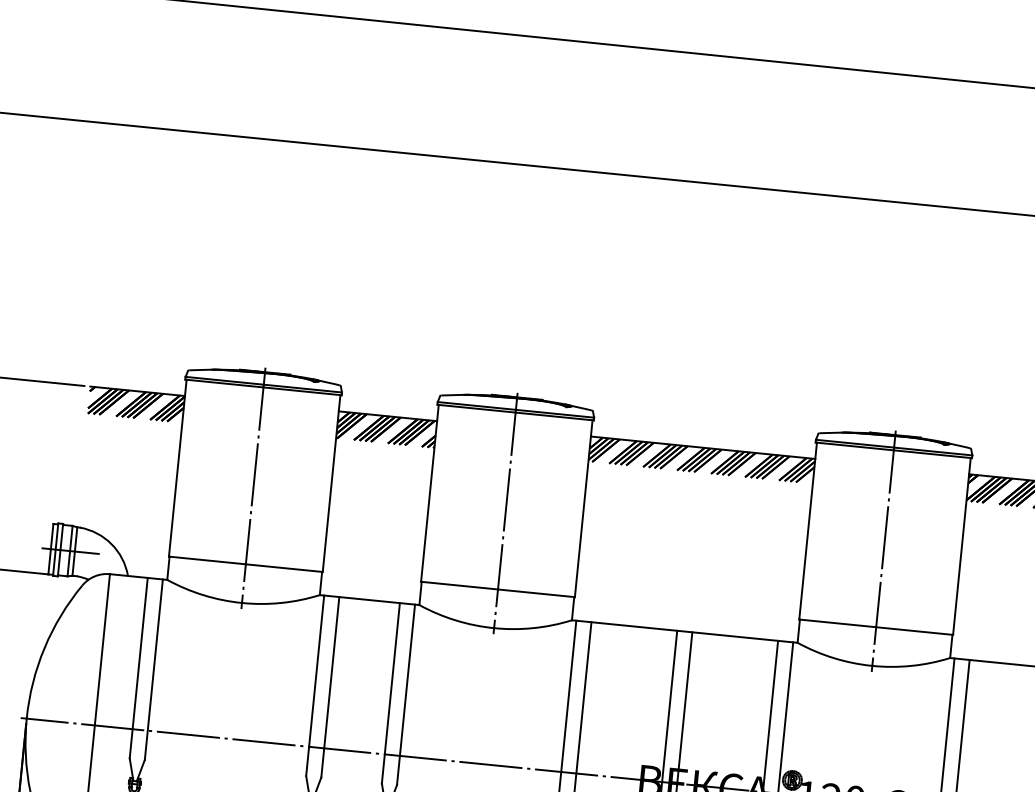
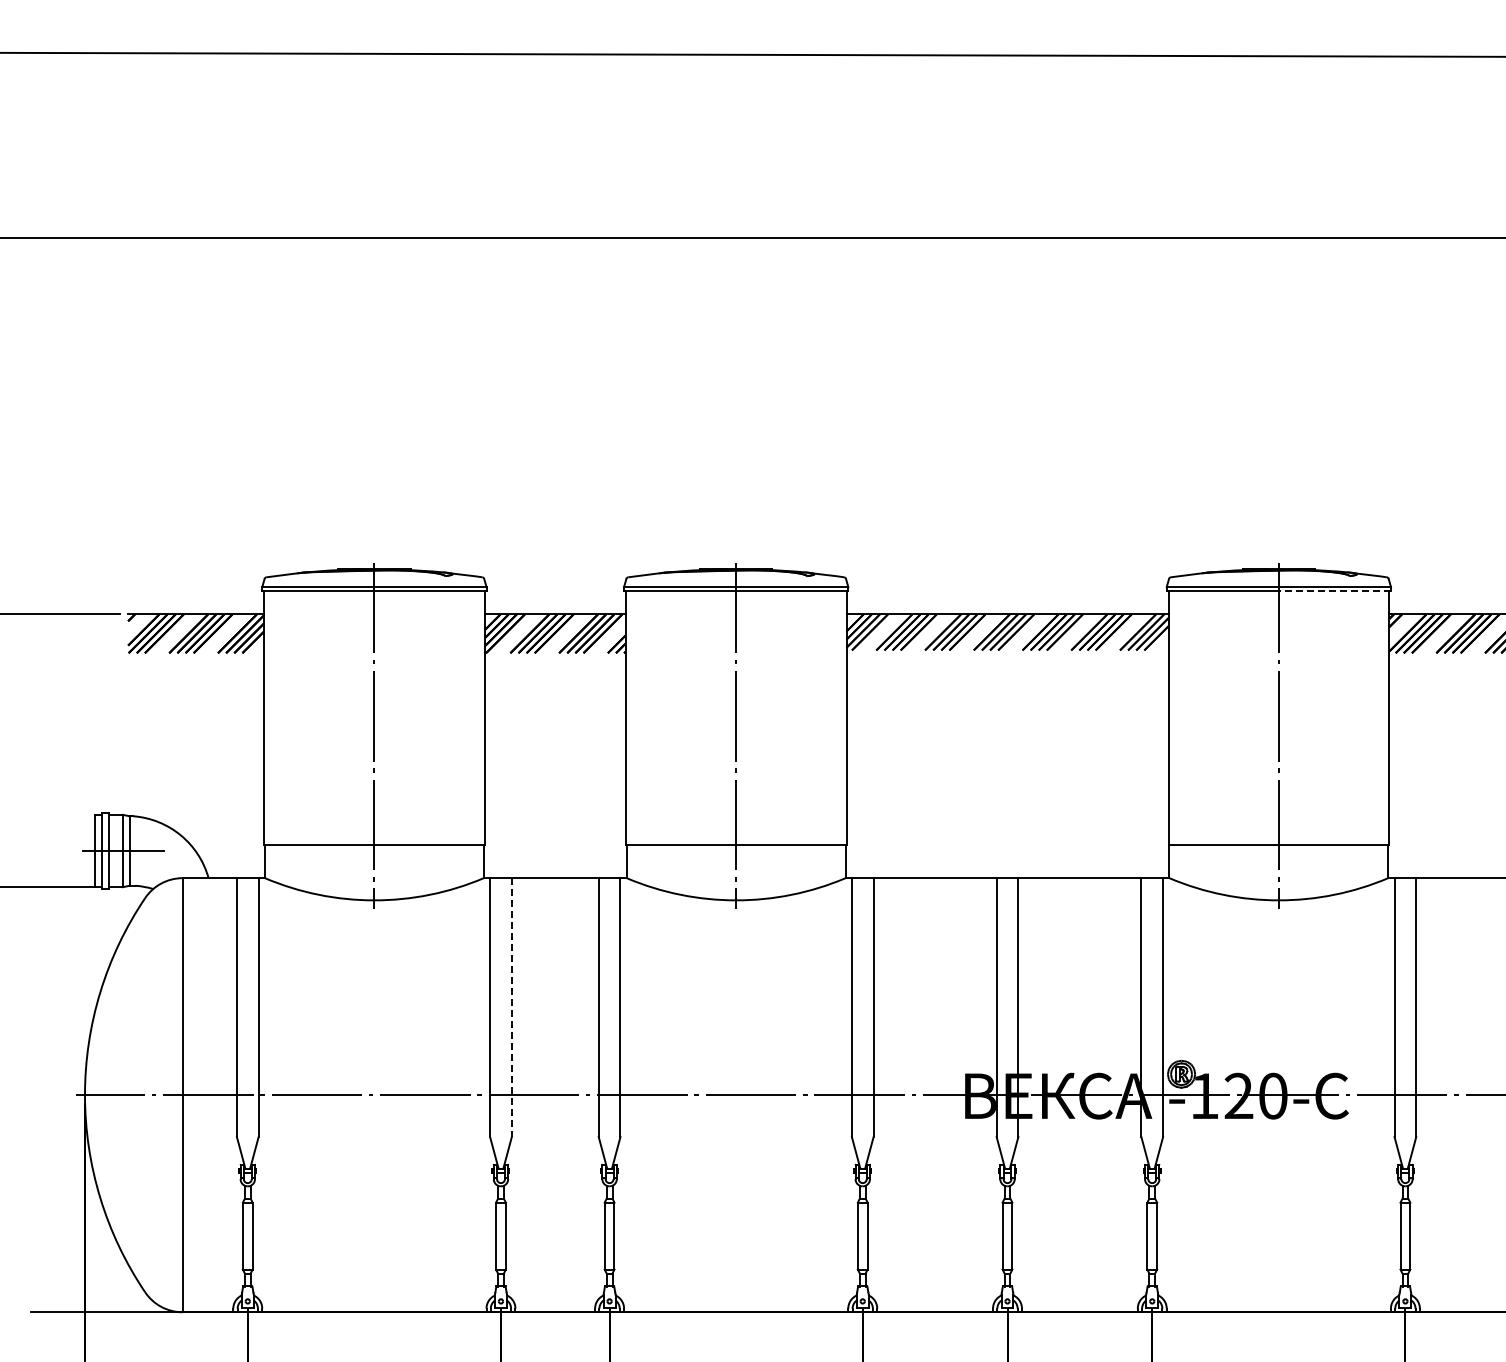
line: (932, 454) -> (1334, 591), solid -> dashed
line: (330, 687) -> (511, 1008), solid -> dashed

